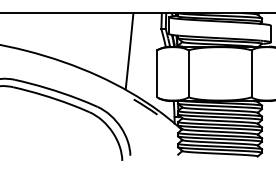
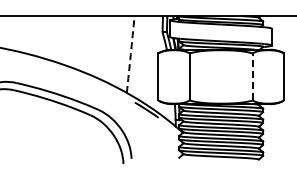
arc: (129, 51) -> (130, 54), solid -> dashed
line: (251, 73) -> (252, 76), solid -> dashed

